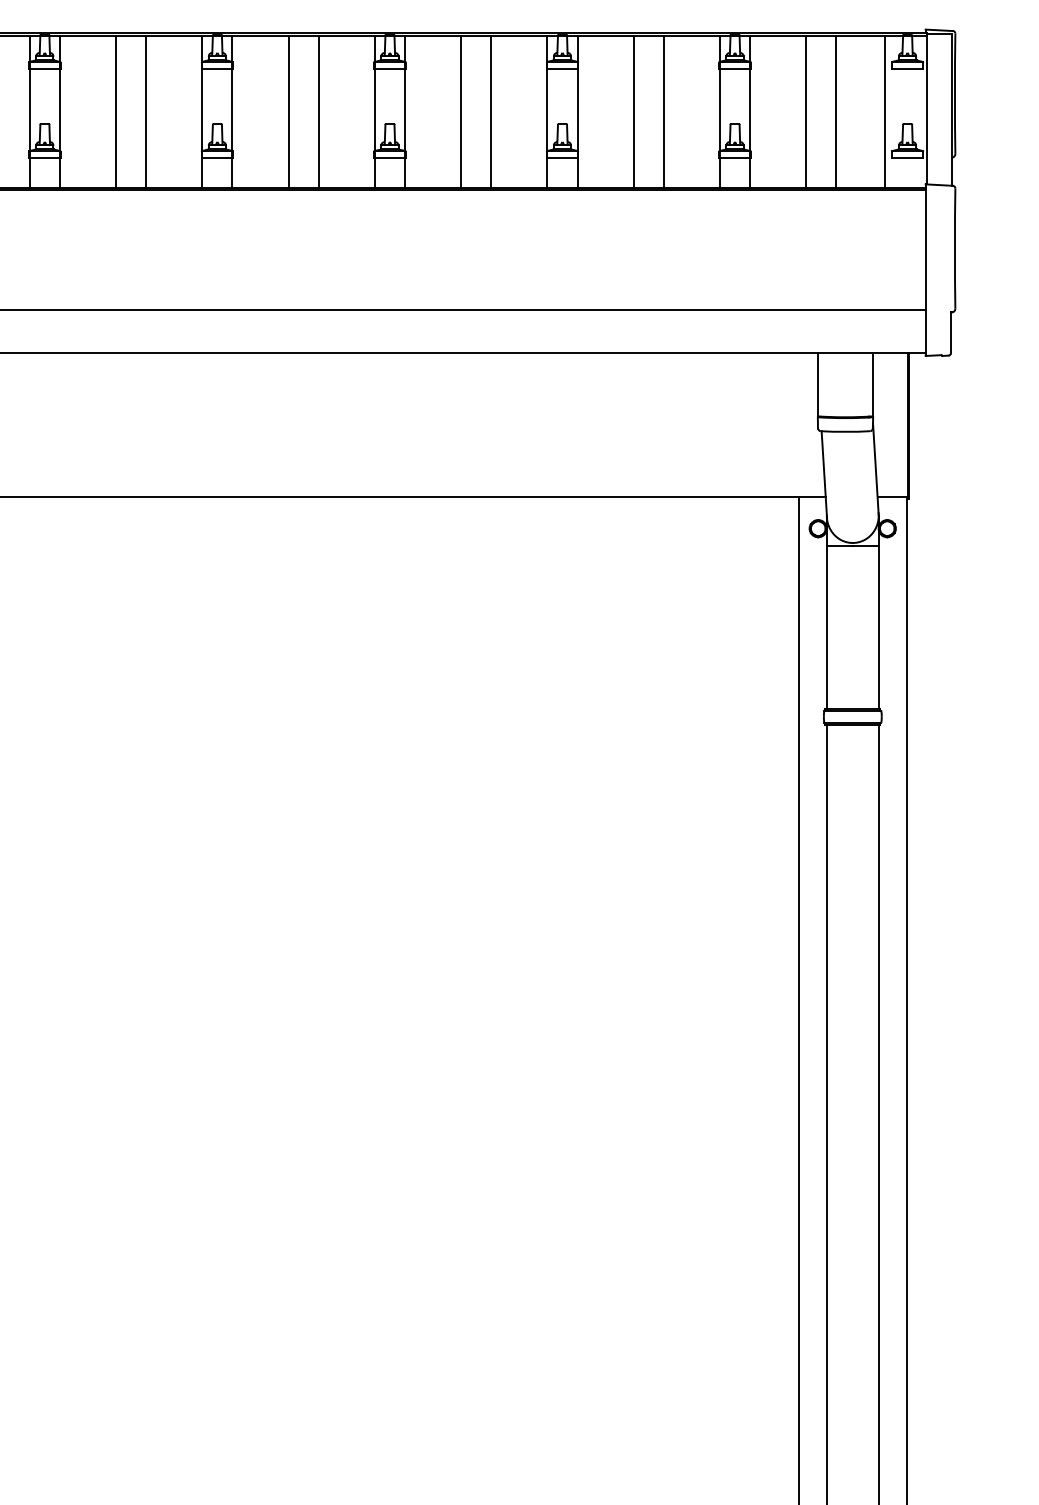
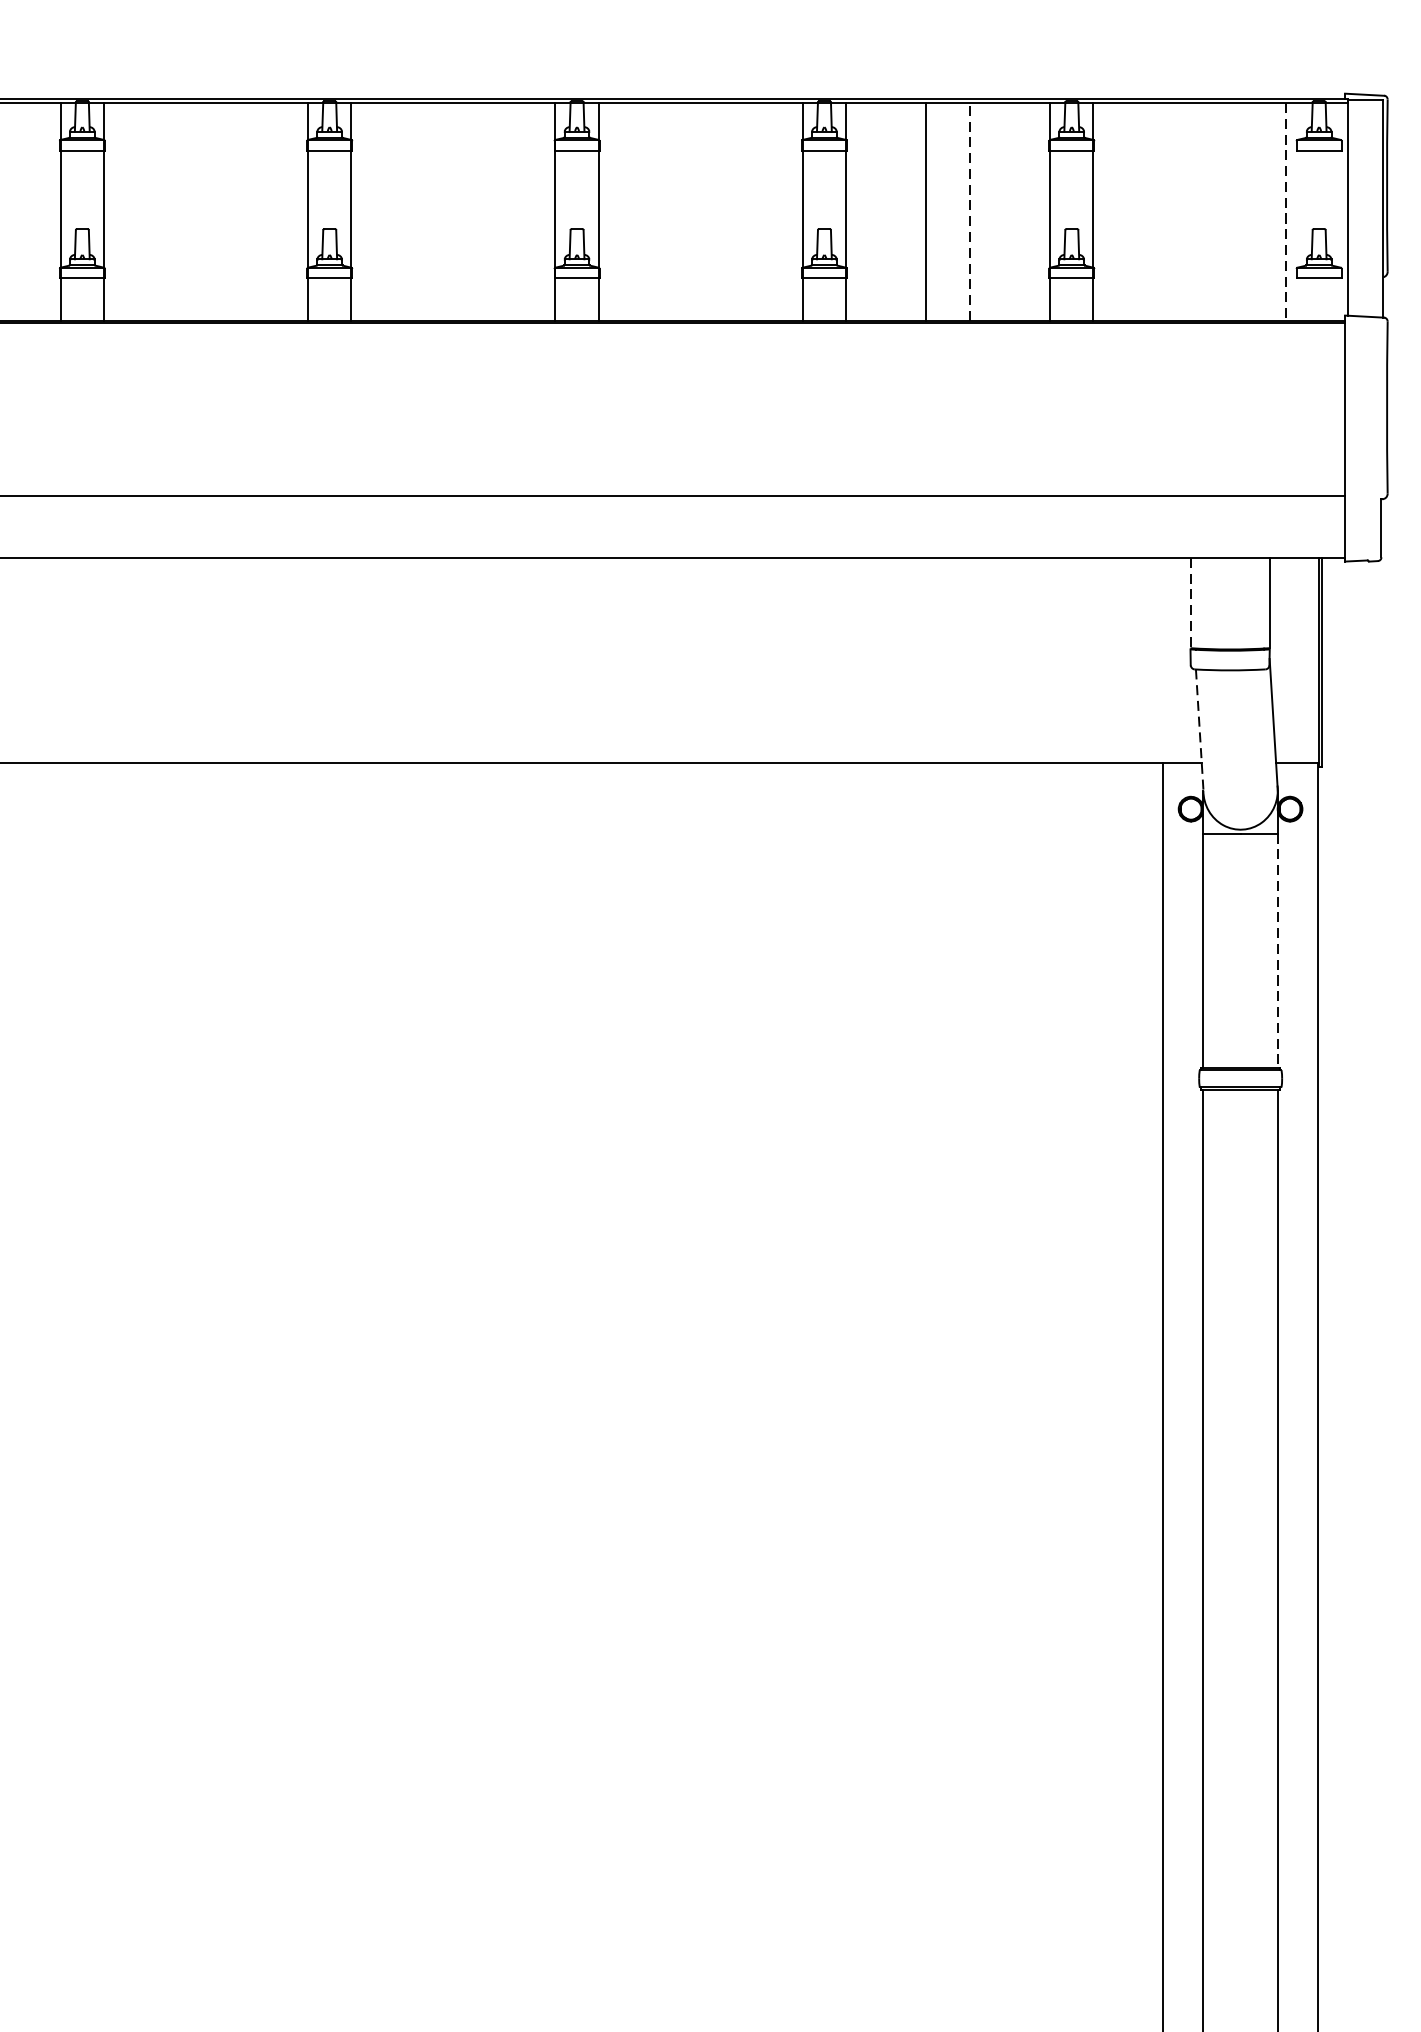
line: (116, 112) -> (185, 212), removed
line: (146, 112) -> (228, 212), removed
line: (288, 112) -> (431, 212), removed
line: (318, 112) -> (474, 212), removed
line: (461, 112) -> (679, 212), removed
line: (491, 112) -> (722, 212), removed
line: (663, 112) -> (969, 212), solid -> dashed
line: (806, 112) -> (1174, 212), removed
line: (836, 112) -> (1217, 212), removed
line: (884, 112) -> (1286, 212), solid -> dashed
line: (817, 385) -> (1190, 603), solid -> dashed
line: (824, 473) -> (1200, 730), solid -> dashed
line: (878, 627) -> (1277, 950), solid -> dashed

